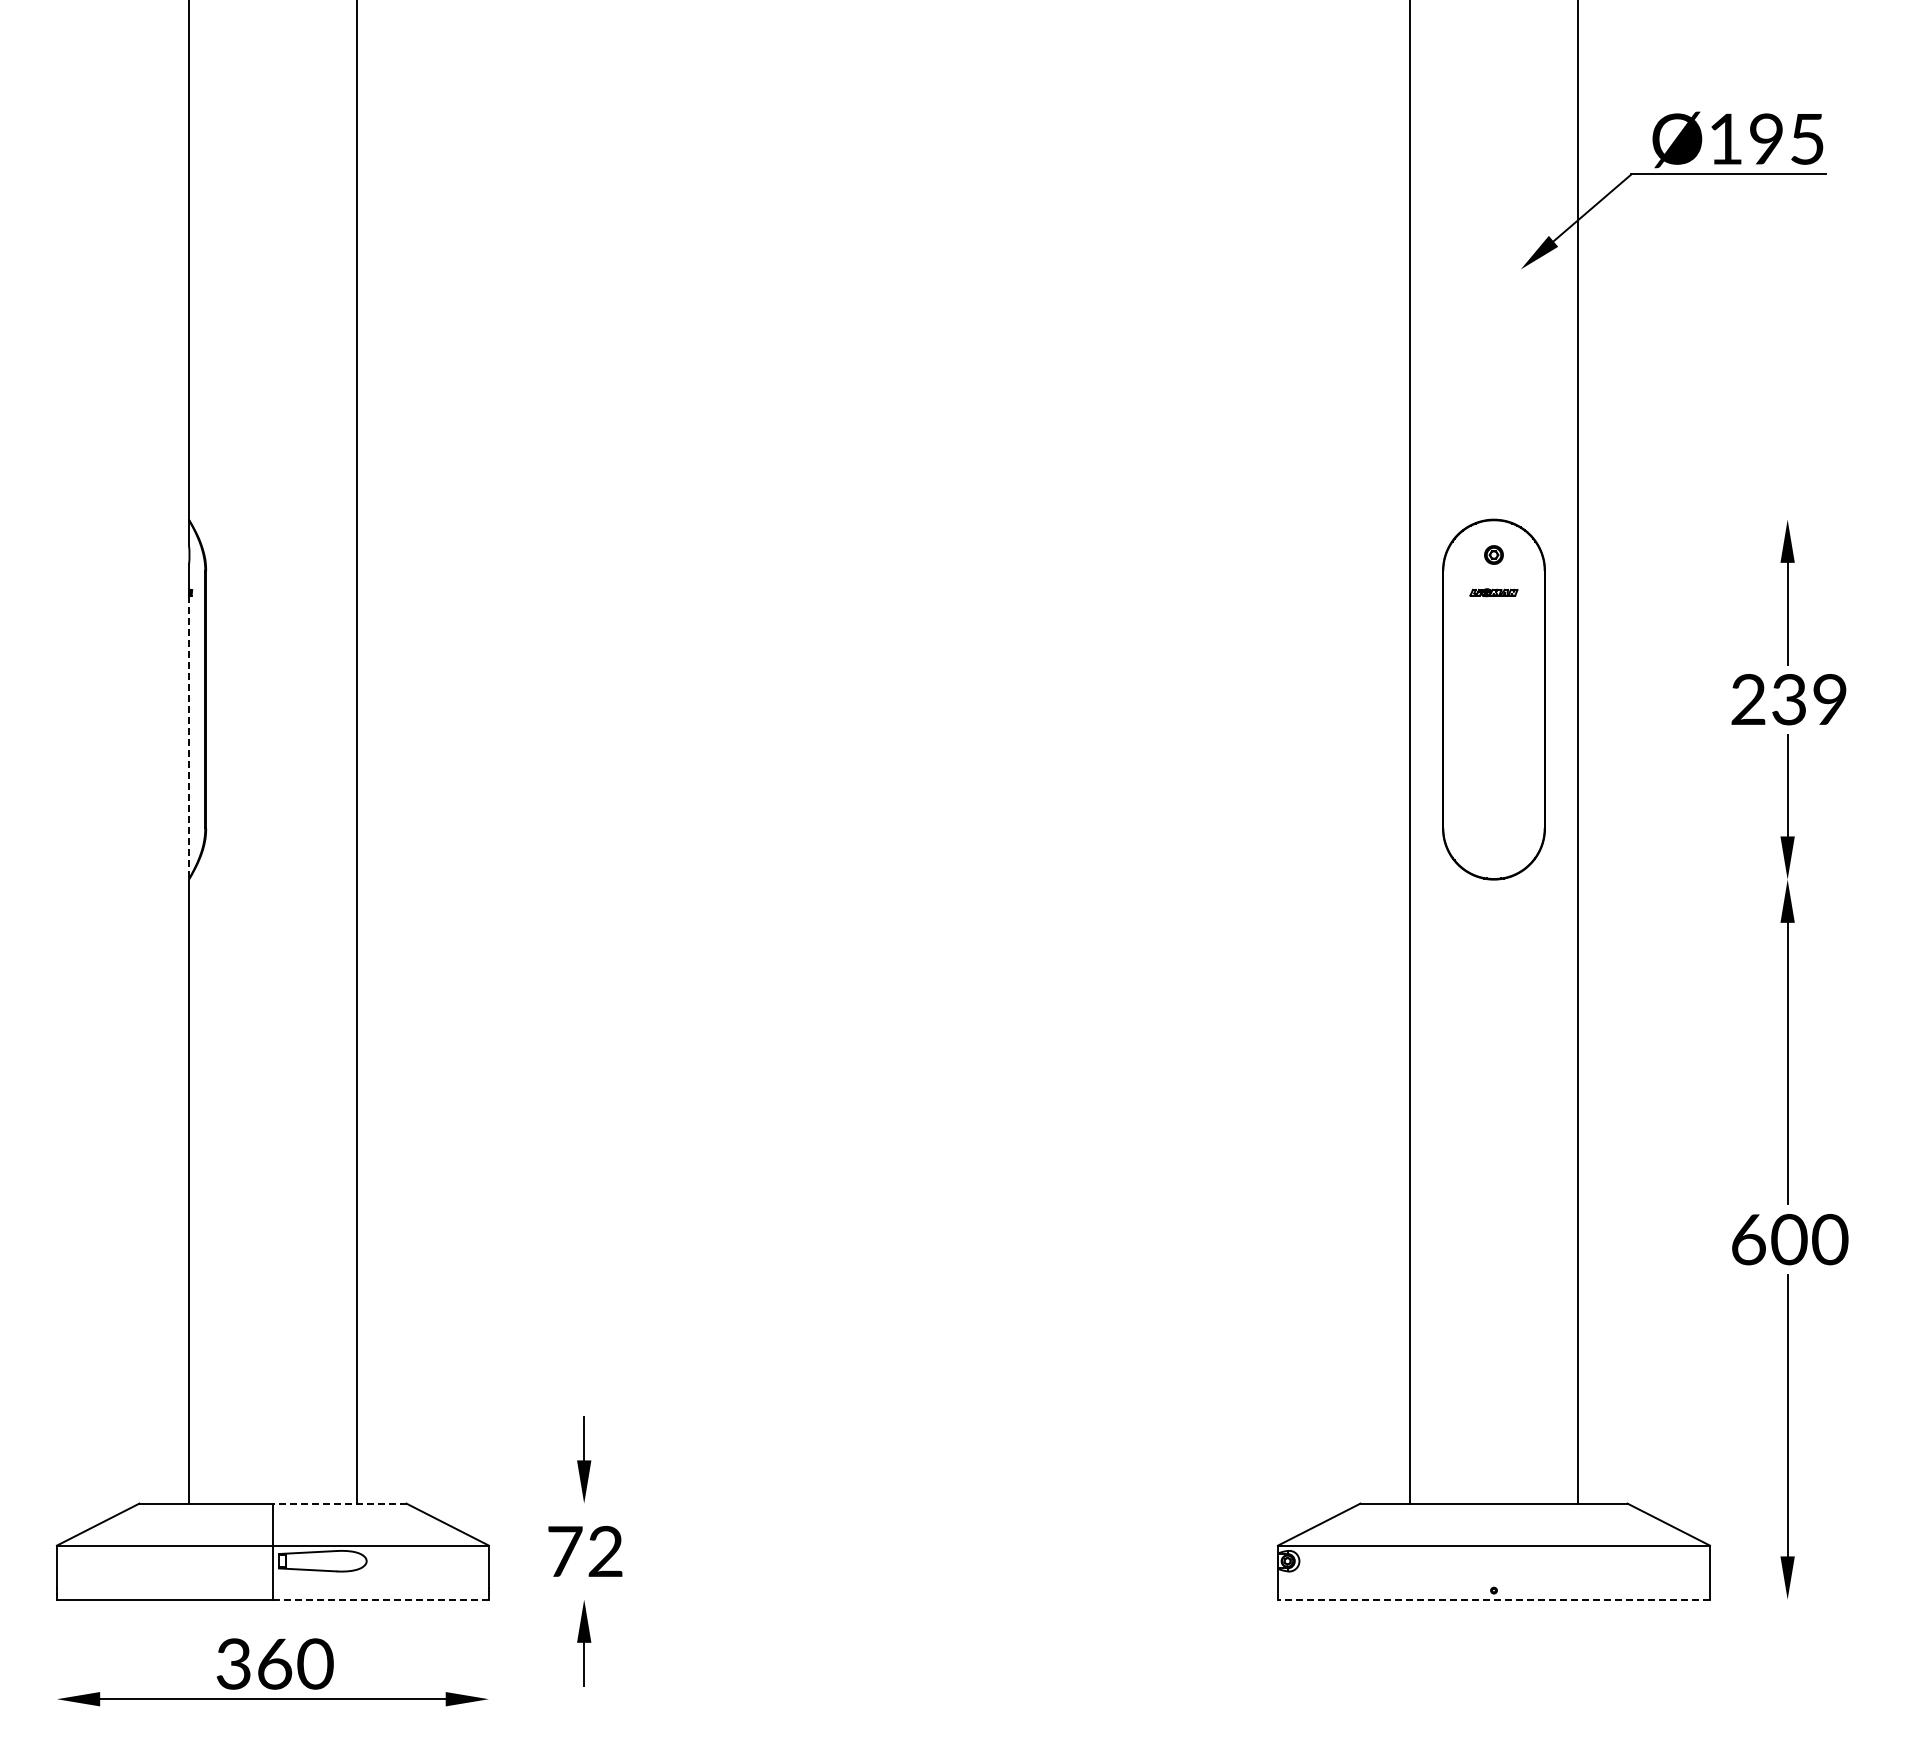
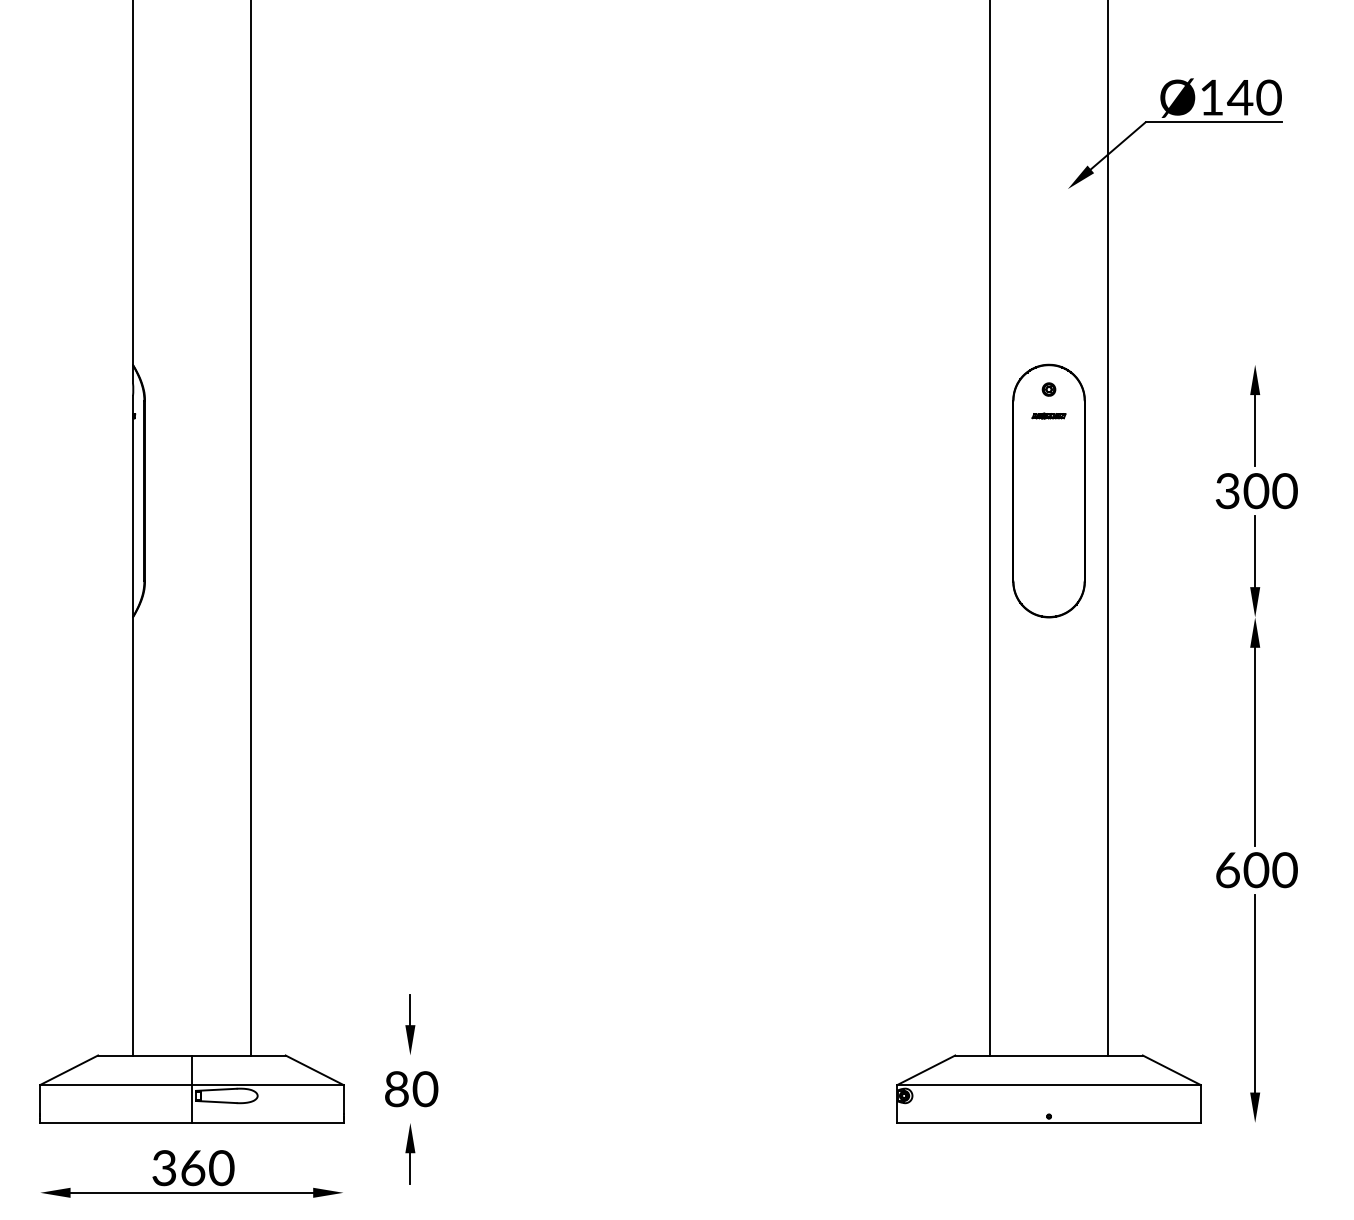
text: (1786, 138) -> (1254, 97), Ø195 -> Ø140
text: (1789, 699) -> (1256, 491), 239 -> 300
line: (189, 737) -> (133, 517), dashed -> solid
line: (339, 1503) -> (238, 1055), dashed -> solid
text: (586, 1551) -> (411, 1089), 72 -> 80
line: (380, 1599) -> (267, 1122), dashed -> solid
line: (1494, 1599) -> (1049, 1122), dashed -> solid

